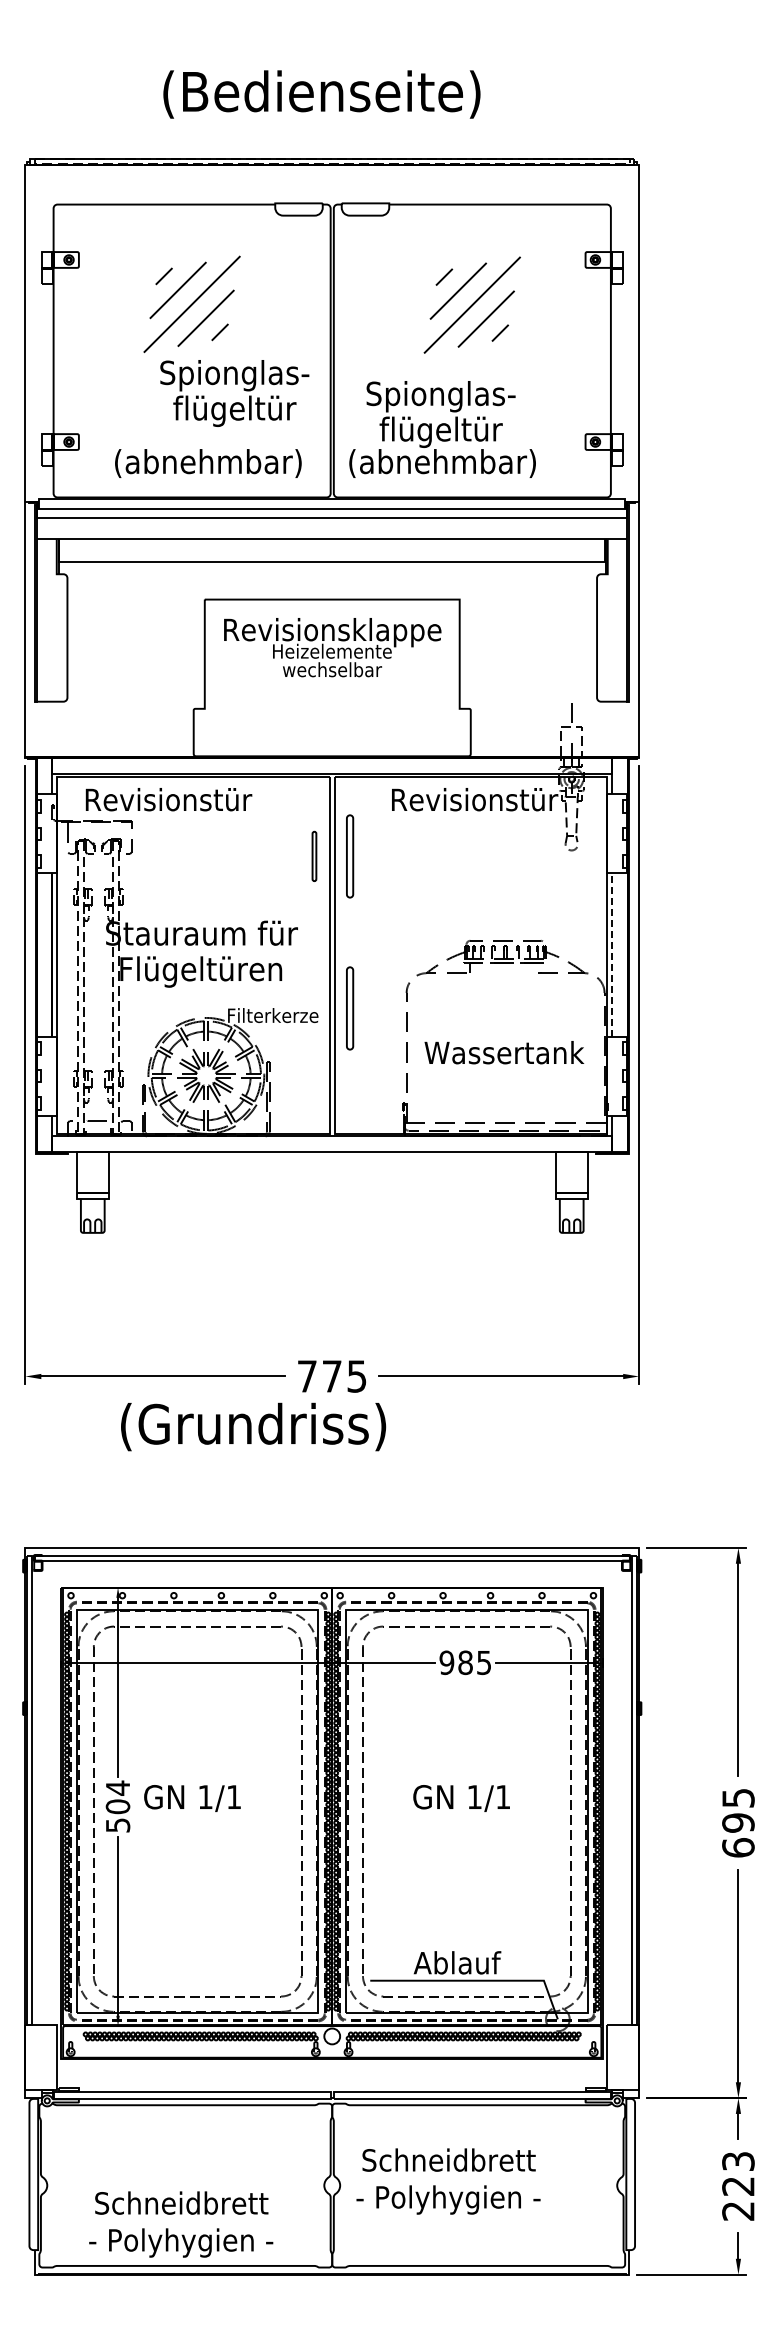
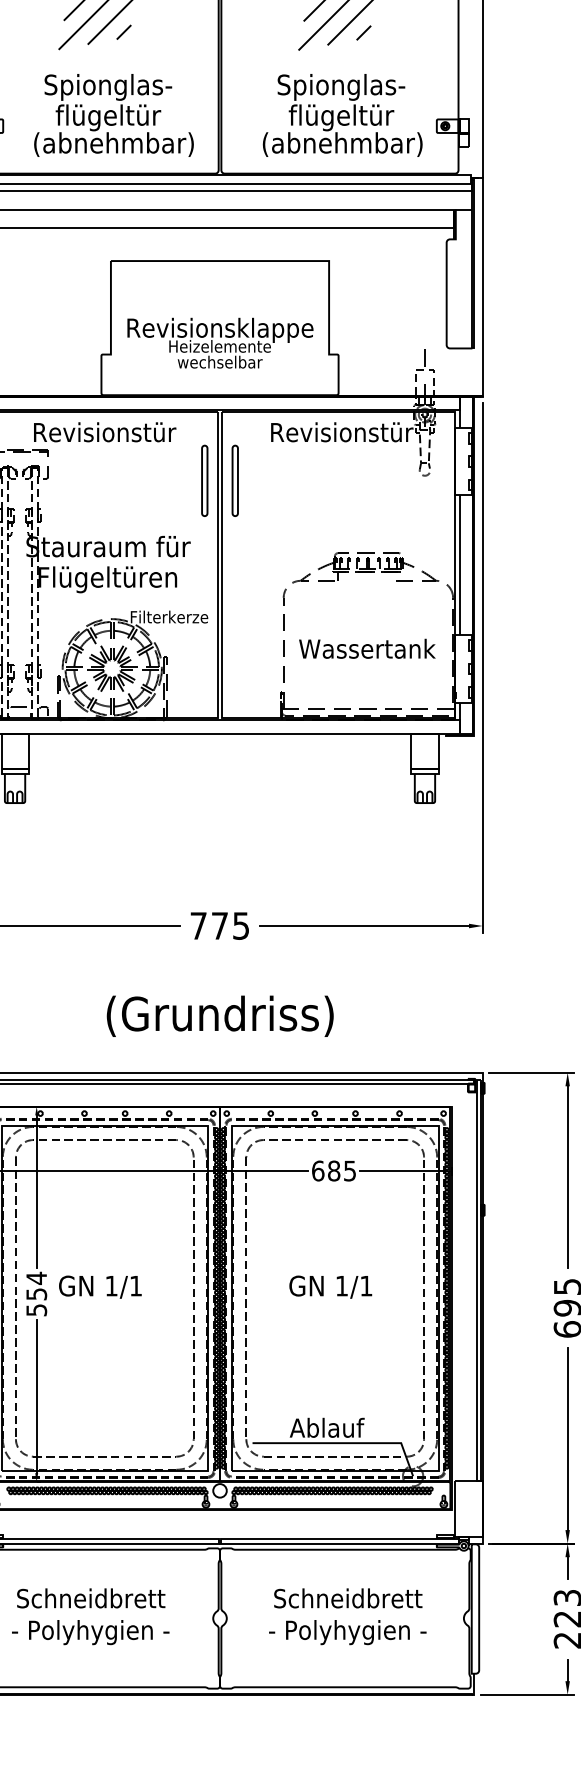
text: (234, 393) -> (108, 102), moved
text: (442, 429) -> (342, 115), moved
text: (332, 647) -> (220, 343), moved
text: (168, 799) -> (104, 432), moved
part: (314, 856) -> (204, 480), size x1.67
line: (612, 955) -> (459, 565), dashed -> solid
part: (350, 1008) -> (235, 611), removed
text: (253, 1426) -> (220, 1015), moved
text: (446, 1662) -> (317, 1170), 985 -> 685
text: (117, 1806) -> (36, 1294), 504 -> 554
text: (448, 2181) -> (347, 1616), moved
text: (181, 2224) -> (90, 1616), moved

